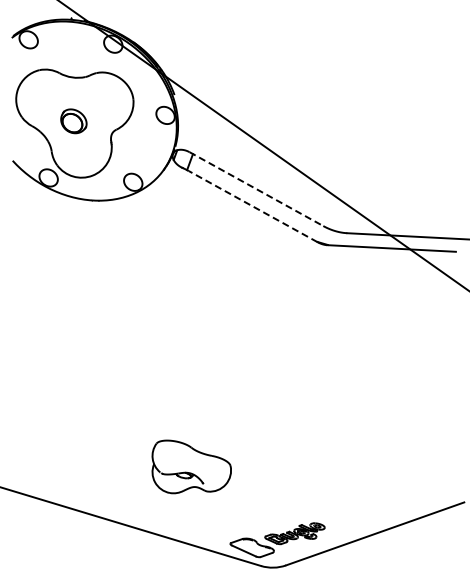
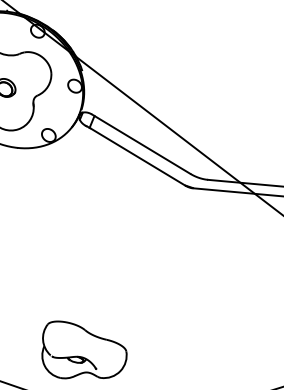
line: (256, 189) -> (141, 144), dashed -> solid
line: (253, 206) -> (138, 157), dashed -> solid
part: (191, 466) -> (84, 350), size x1.43

